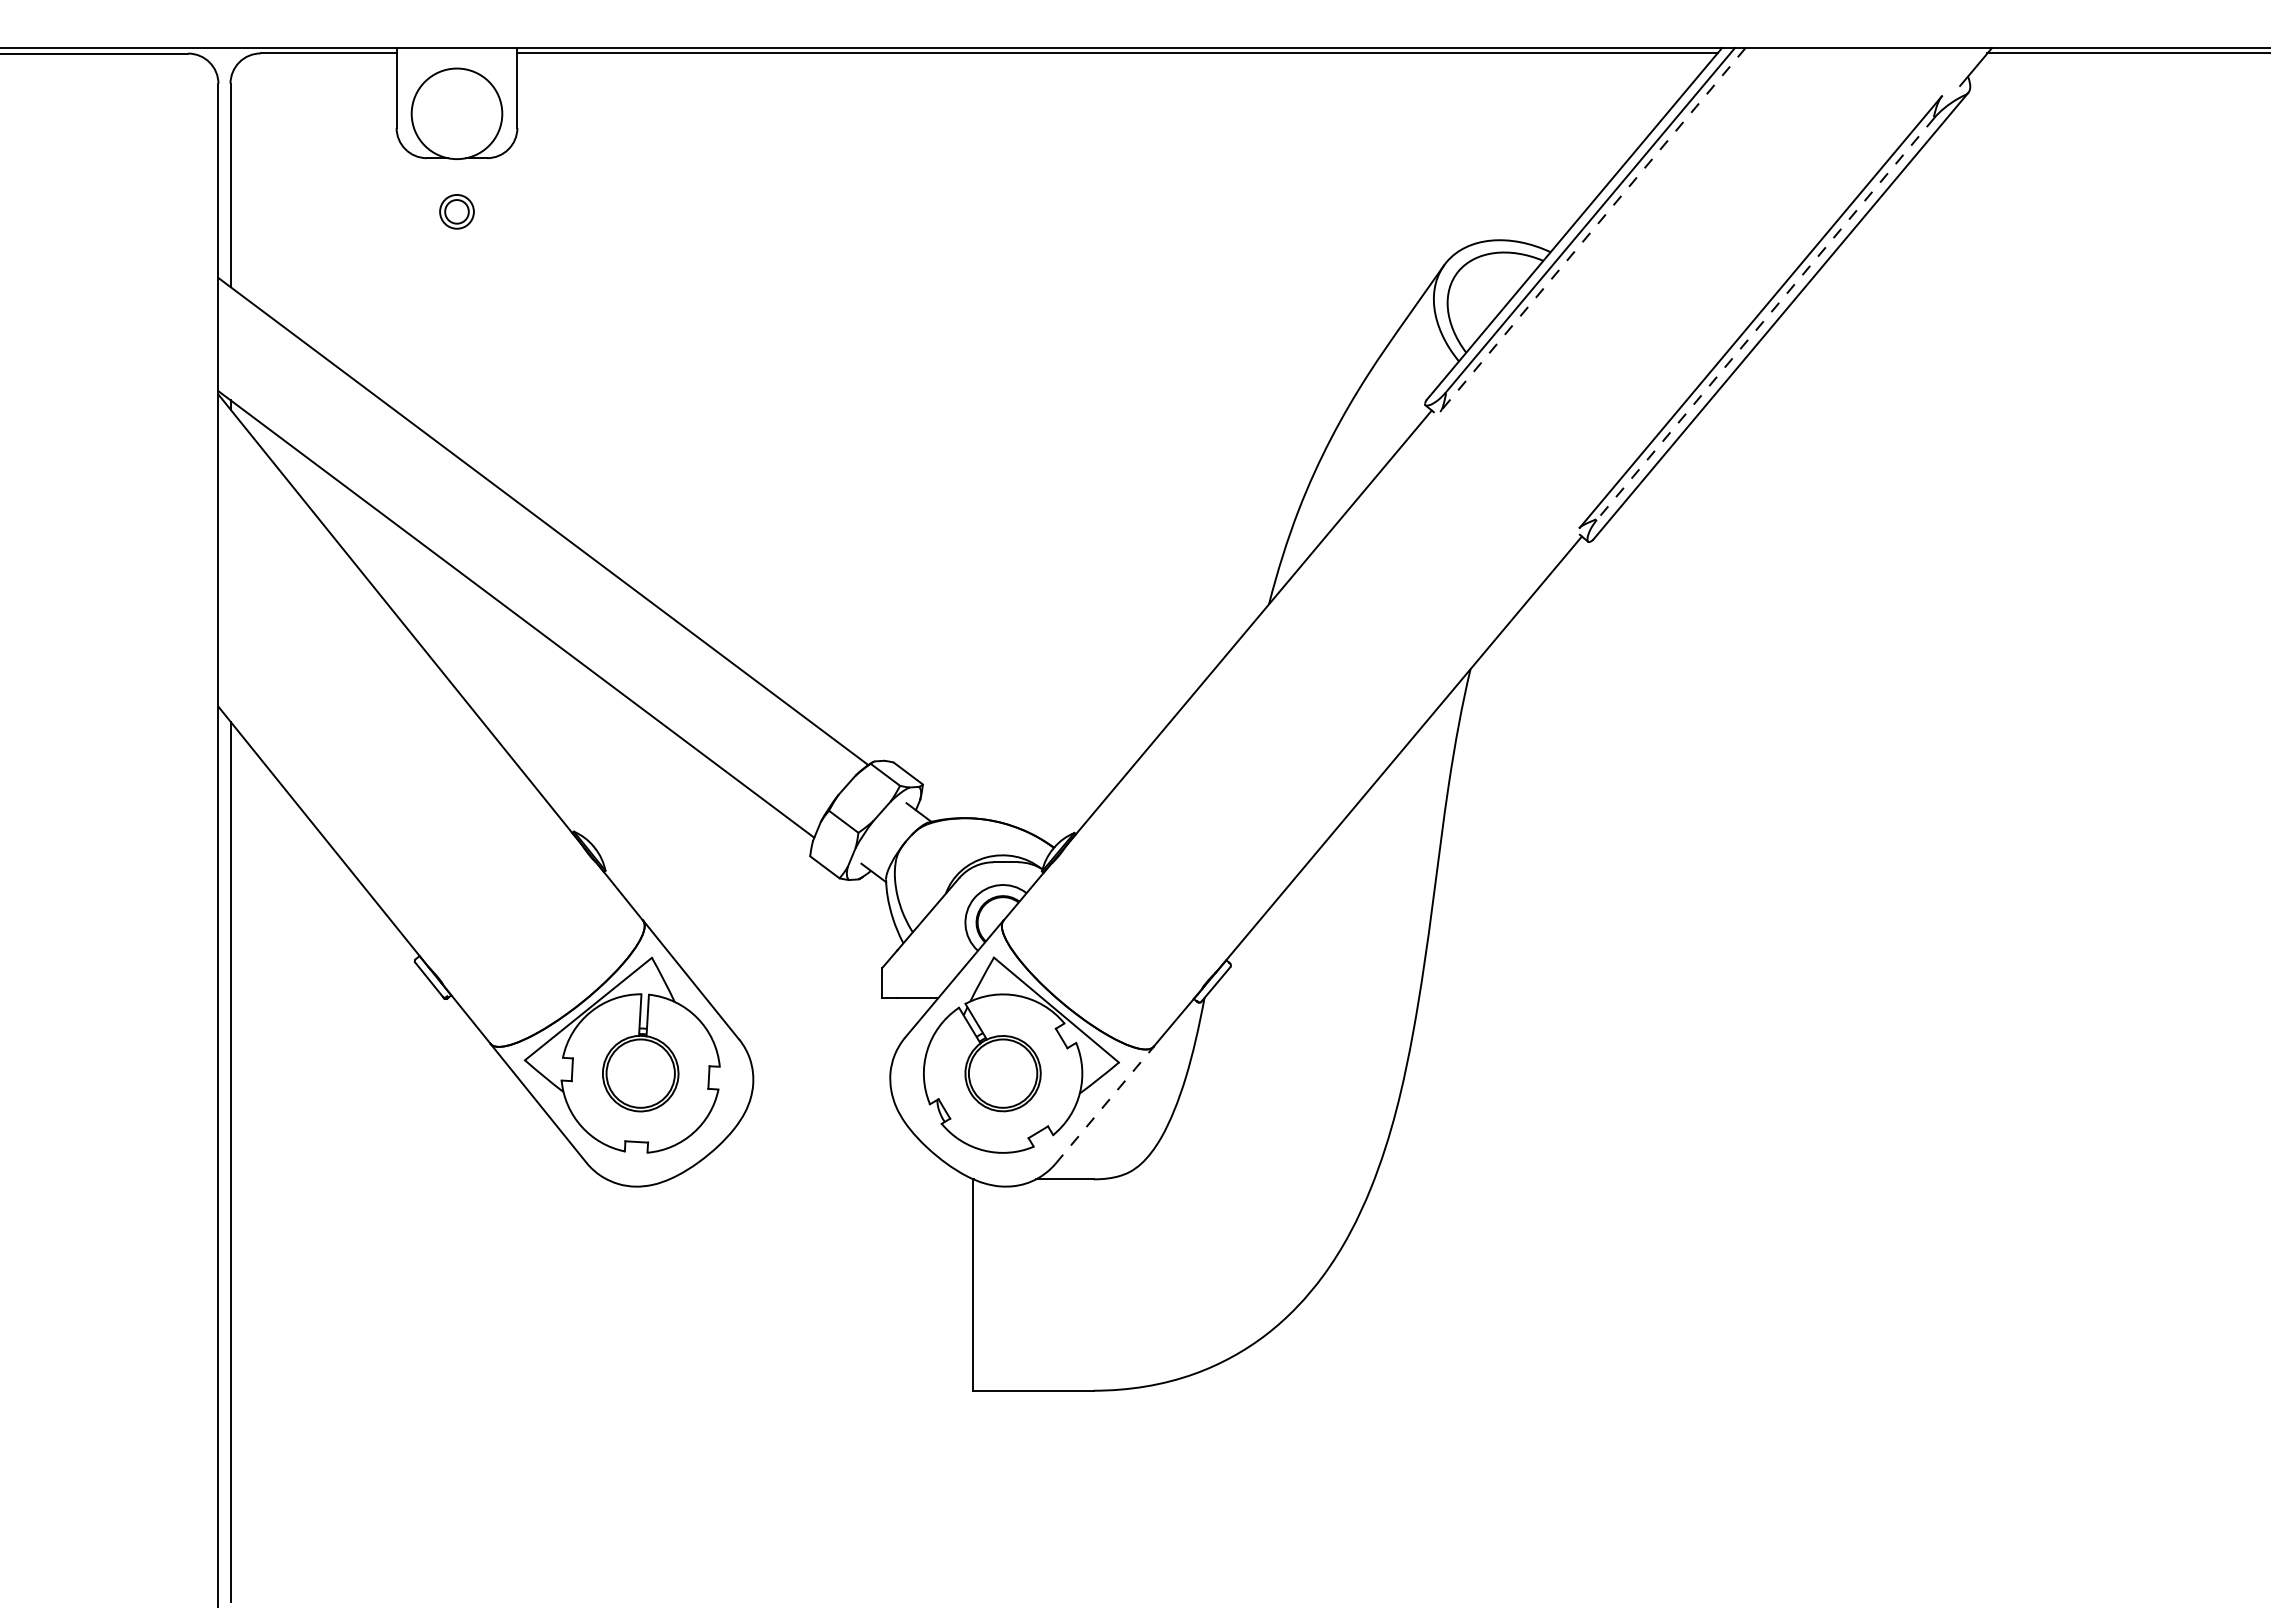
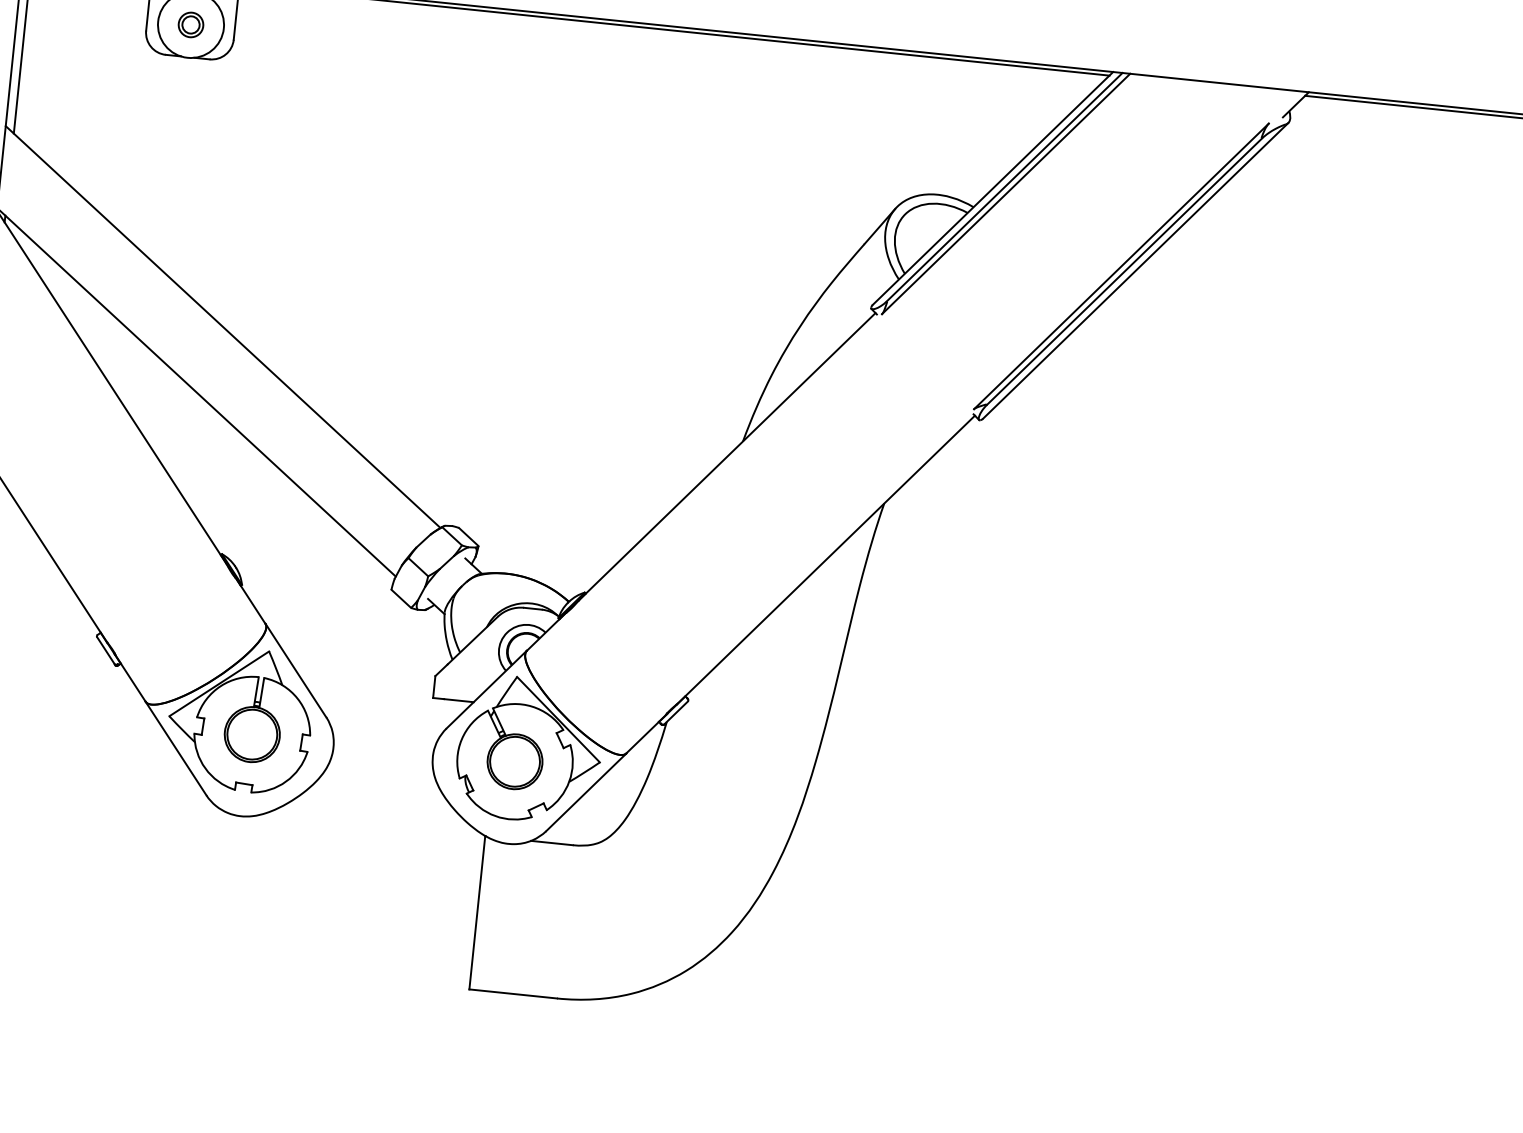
part: (456, 211) -> (190, 24), moved
line: (1592, 229) -> (1005, 193), dashed -> solid
line: (1765, 318) -> (1124, 271), dashed -> solid
line: (1104, 1105) -> (586, 792), dashed -> solid

